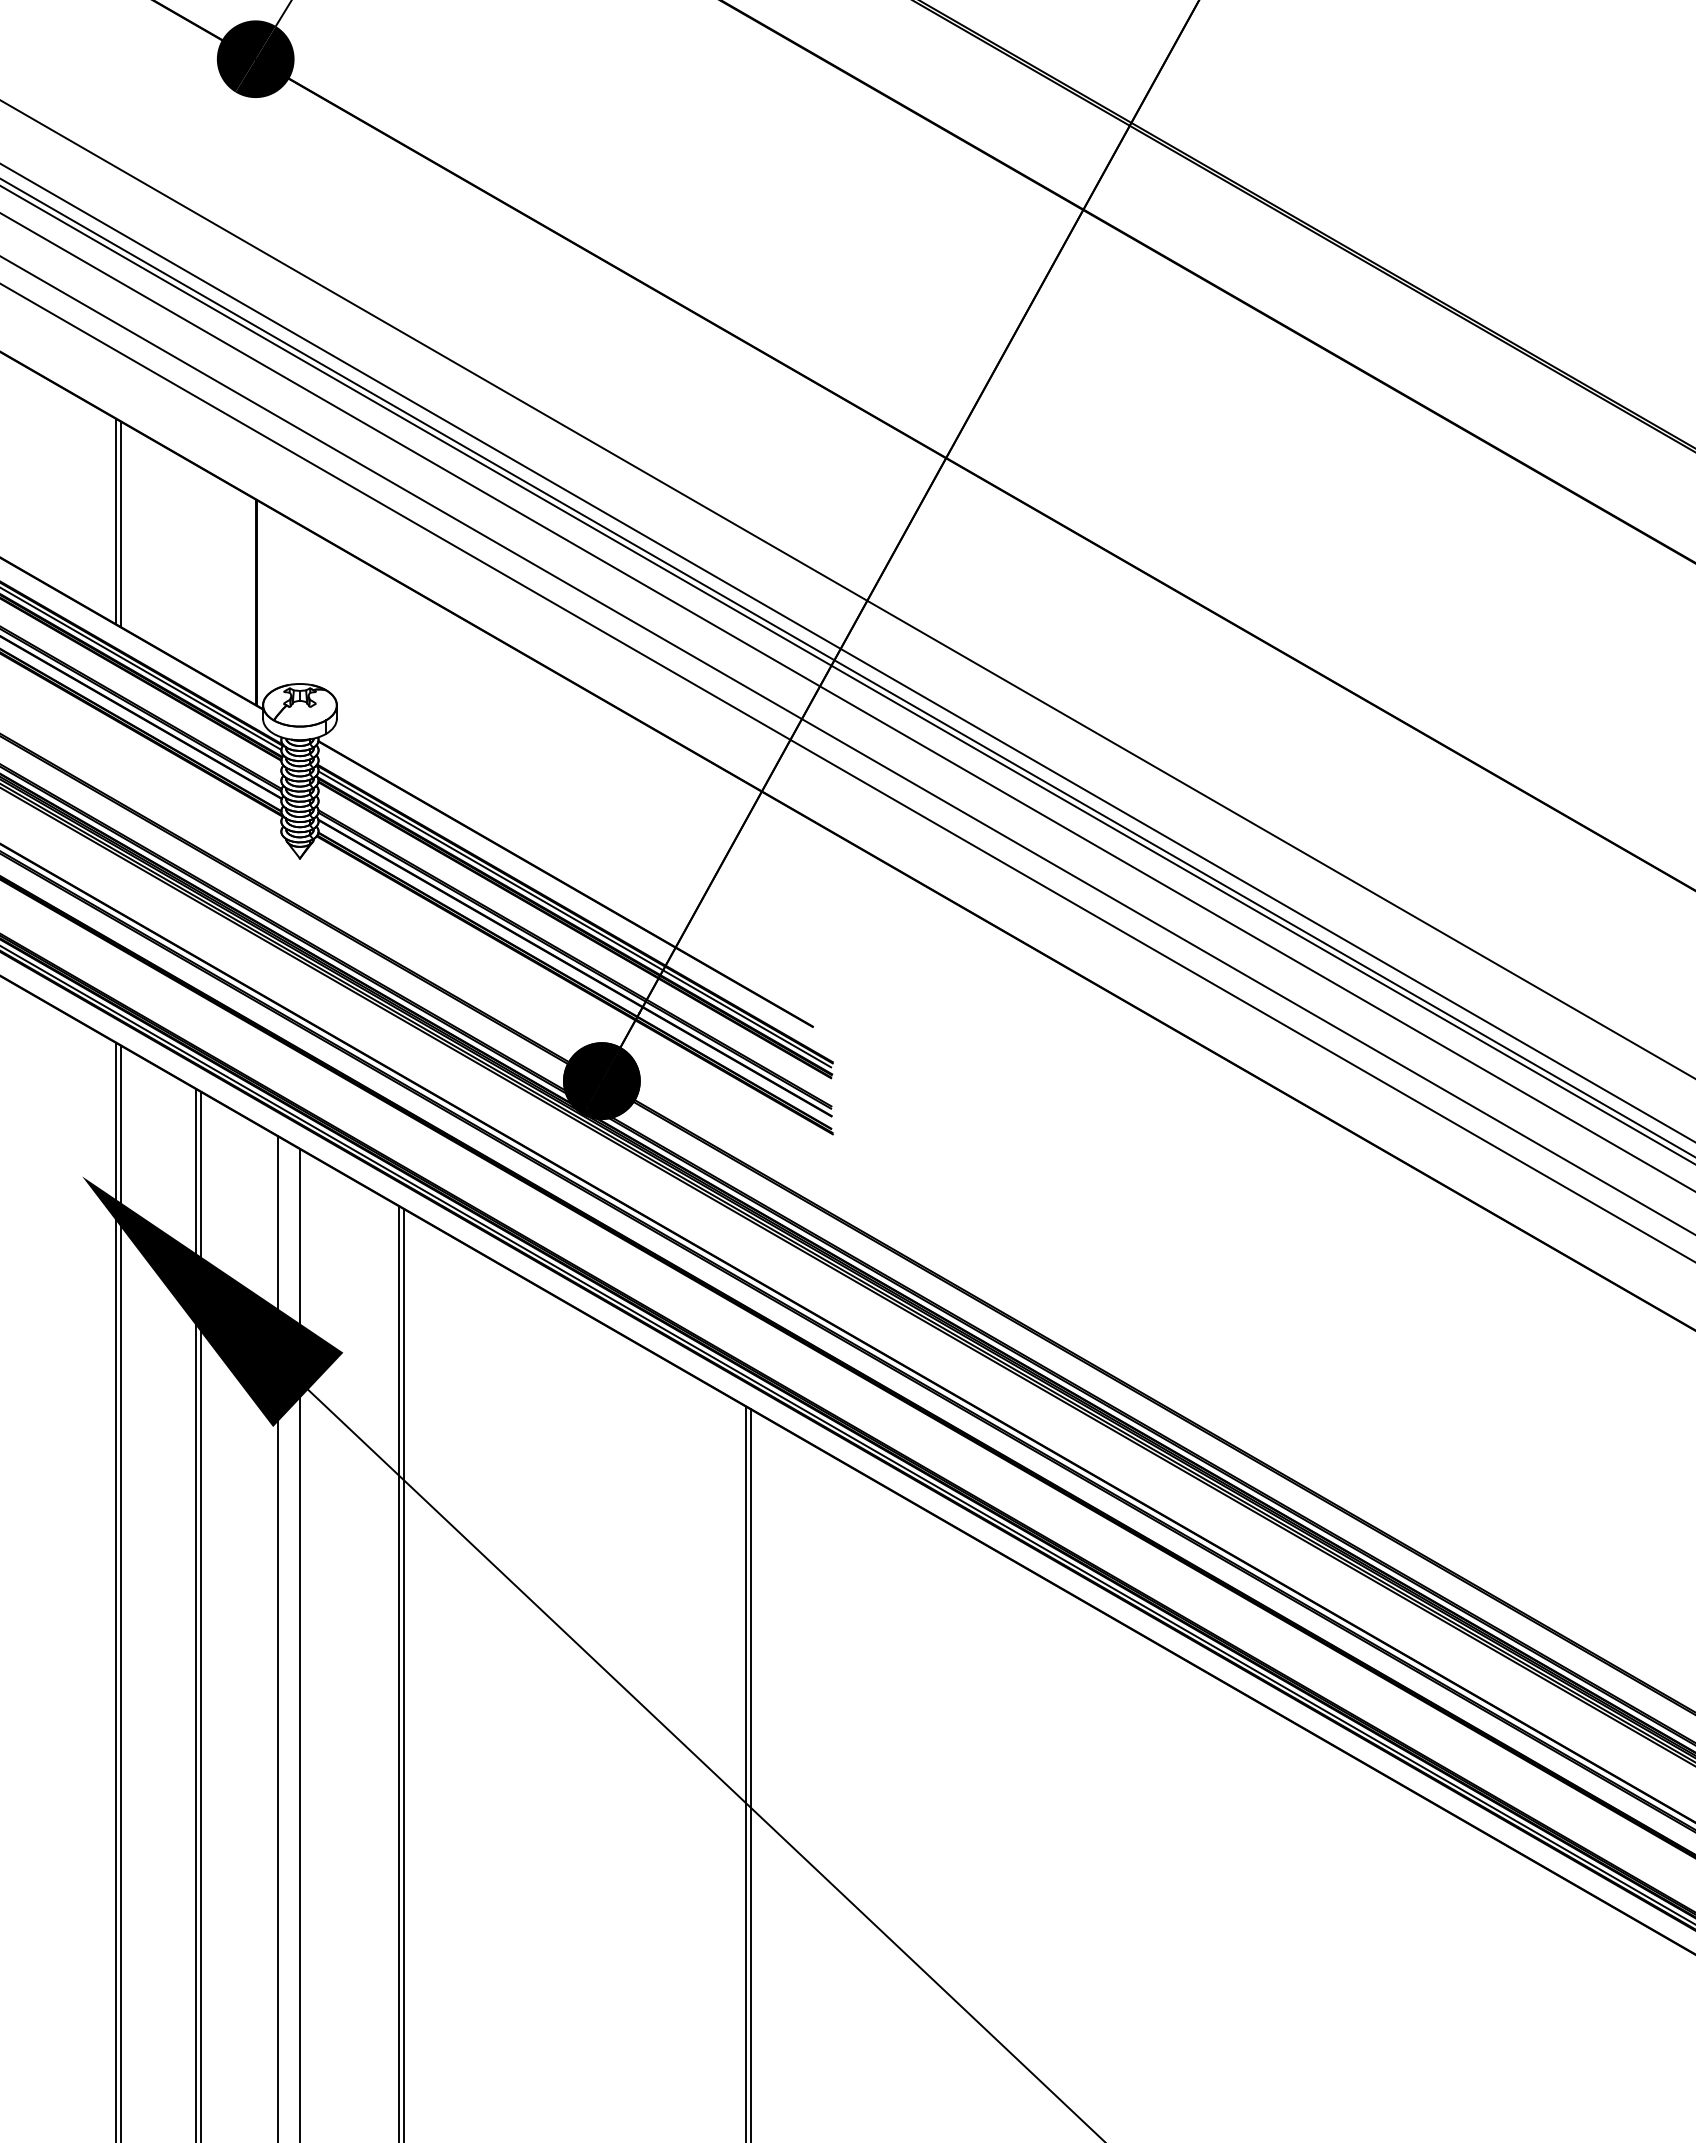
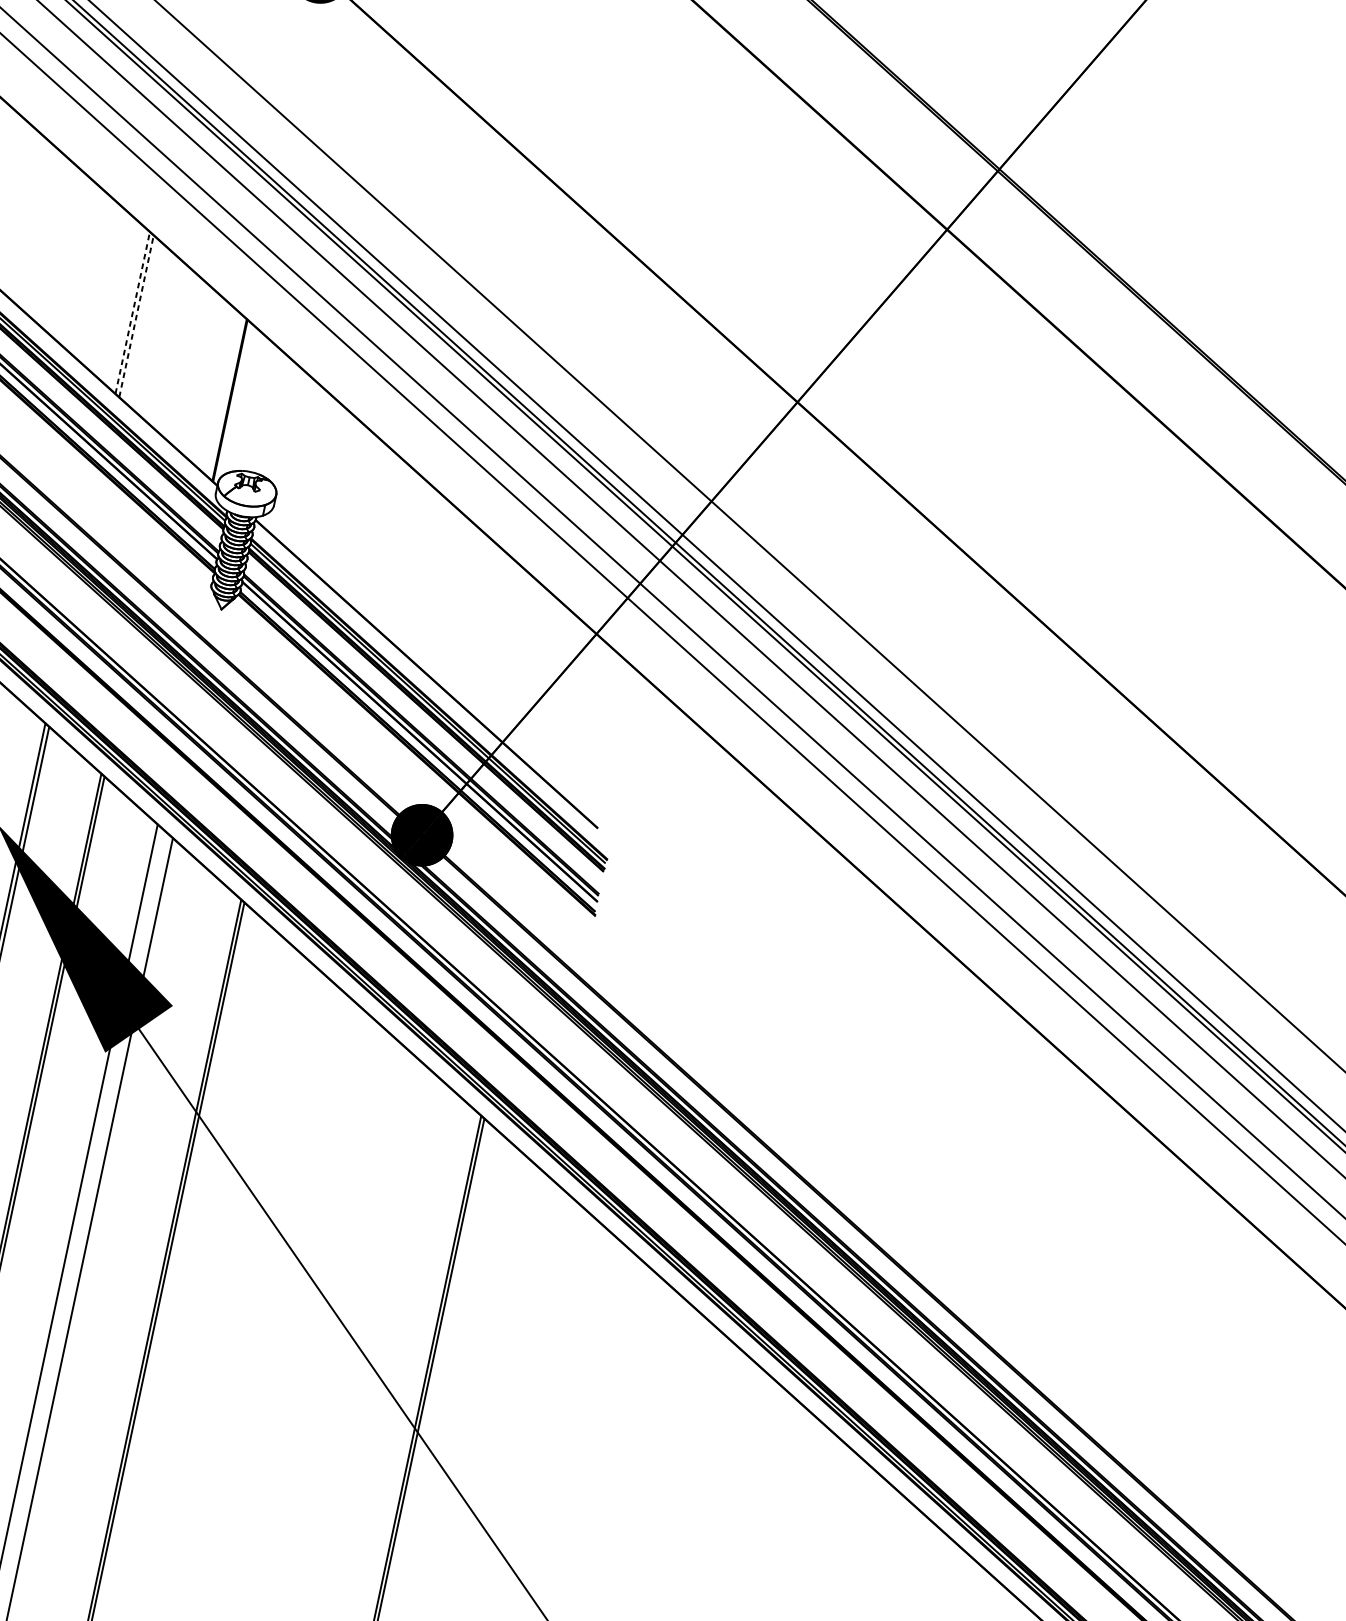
line: (115, 521) -> (132, 313), solid -> dashed
line: (121, 524) -> (136, 316), solid -> dashed

